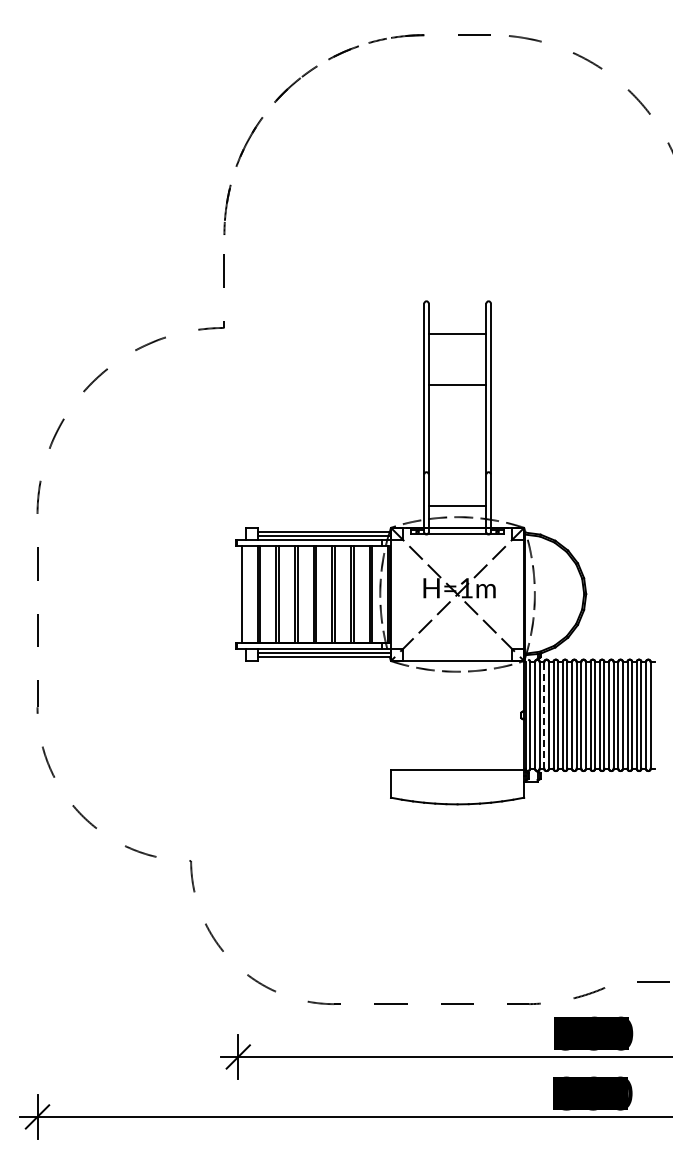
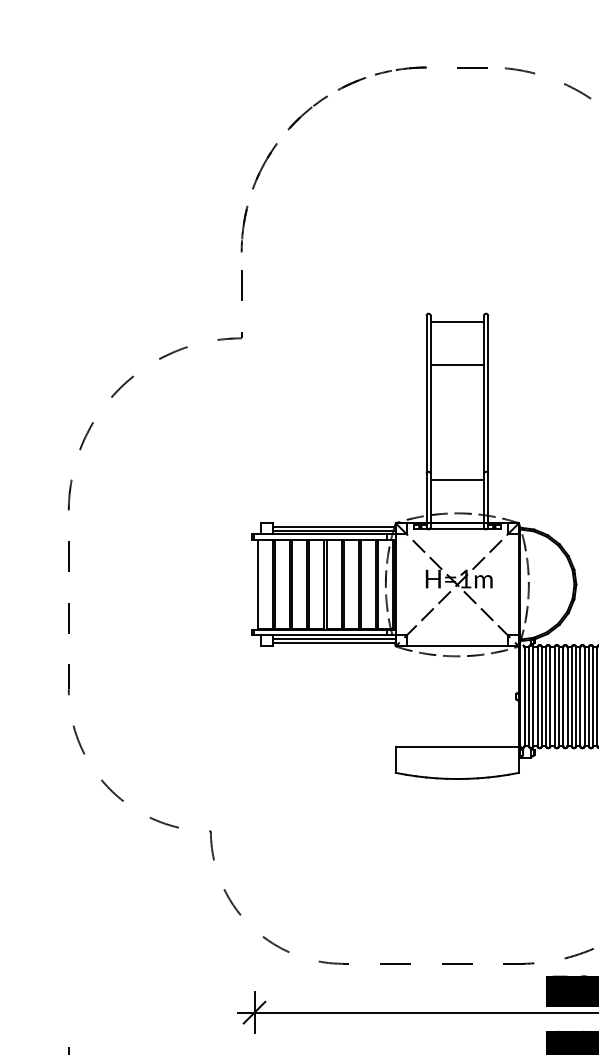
line: (457, 334) -> (457, 322), moved
line: (457, 385) -> (457, 365), moved
line: (457, 506) -> (457, 480), moved
line: (544, 714) -> (537, 695), dashed -> solid

